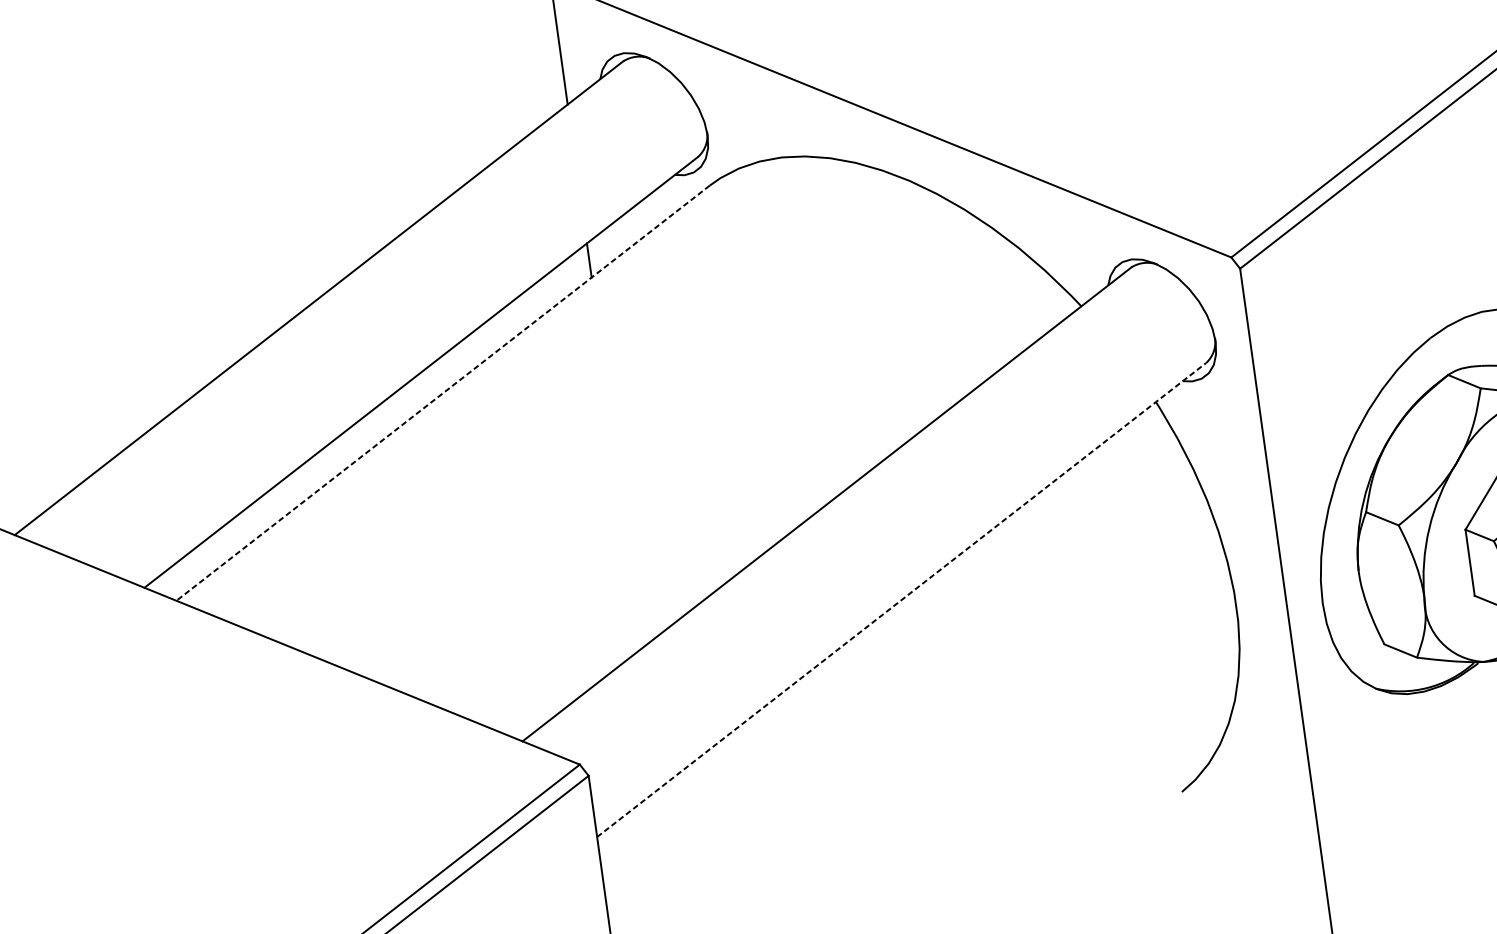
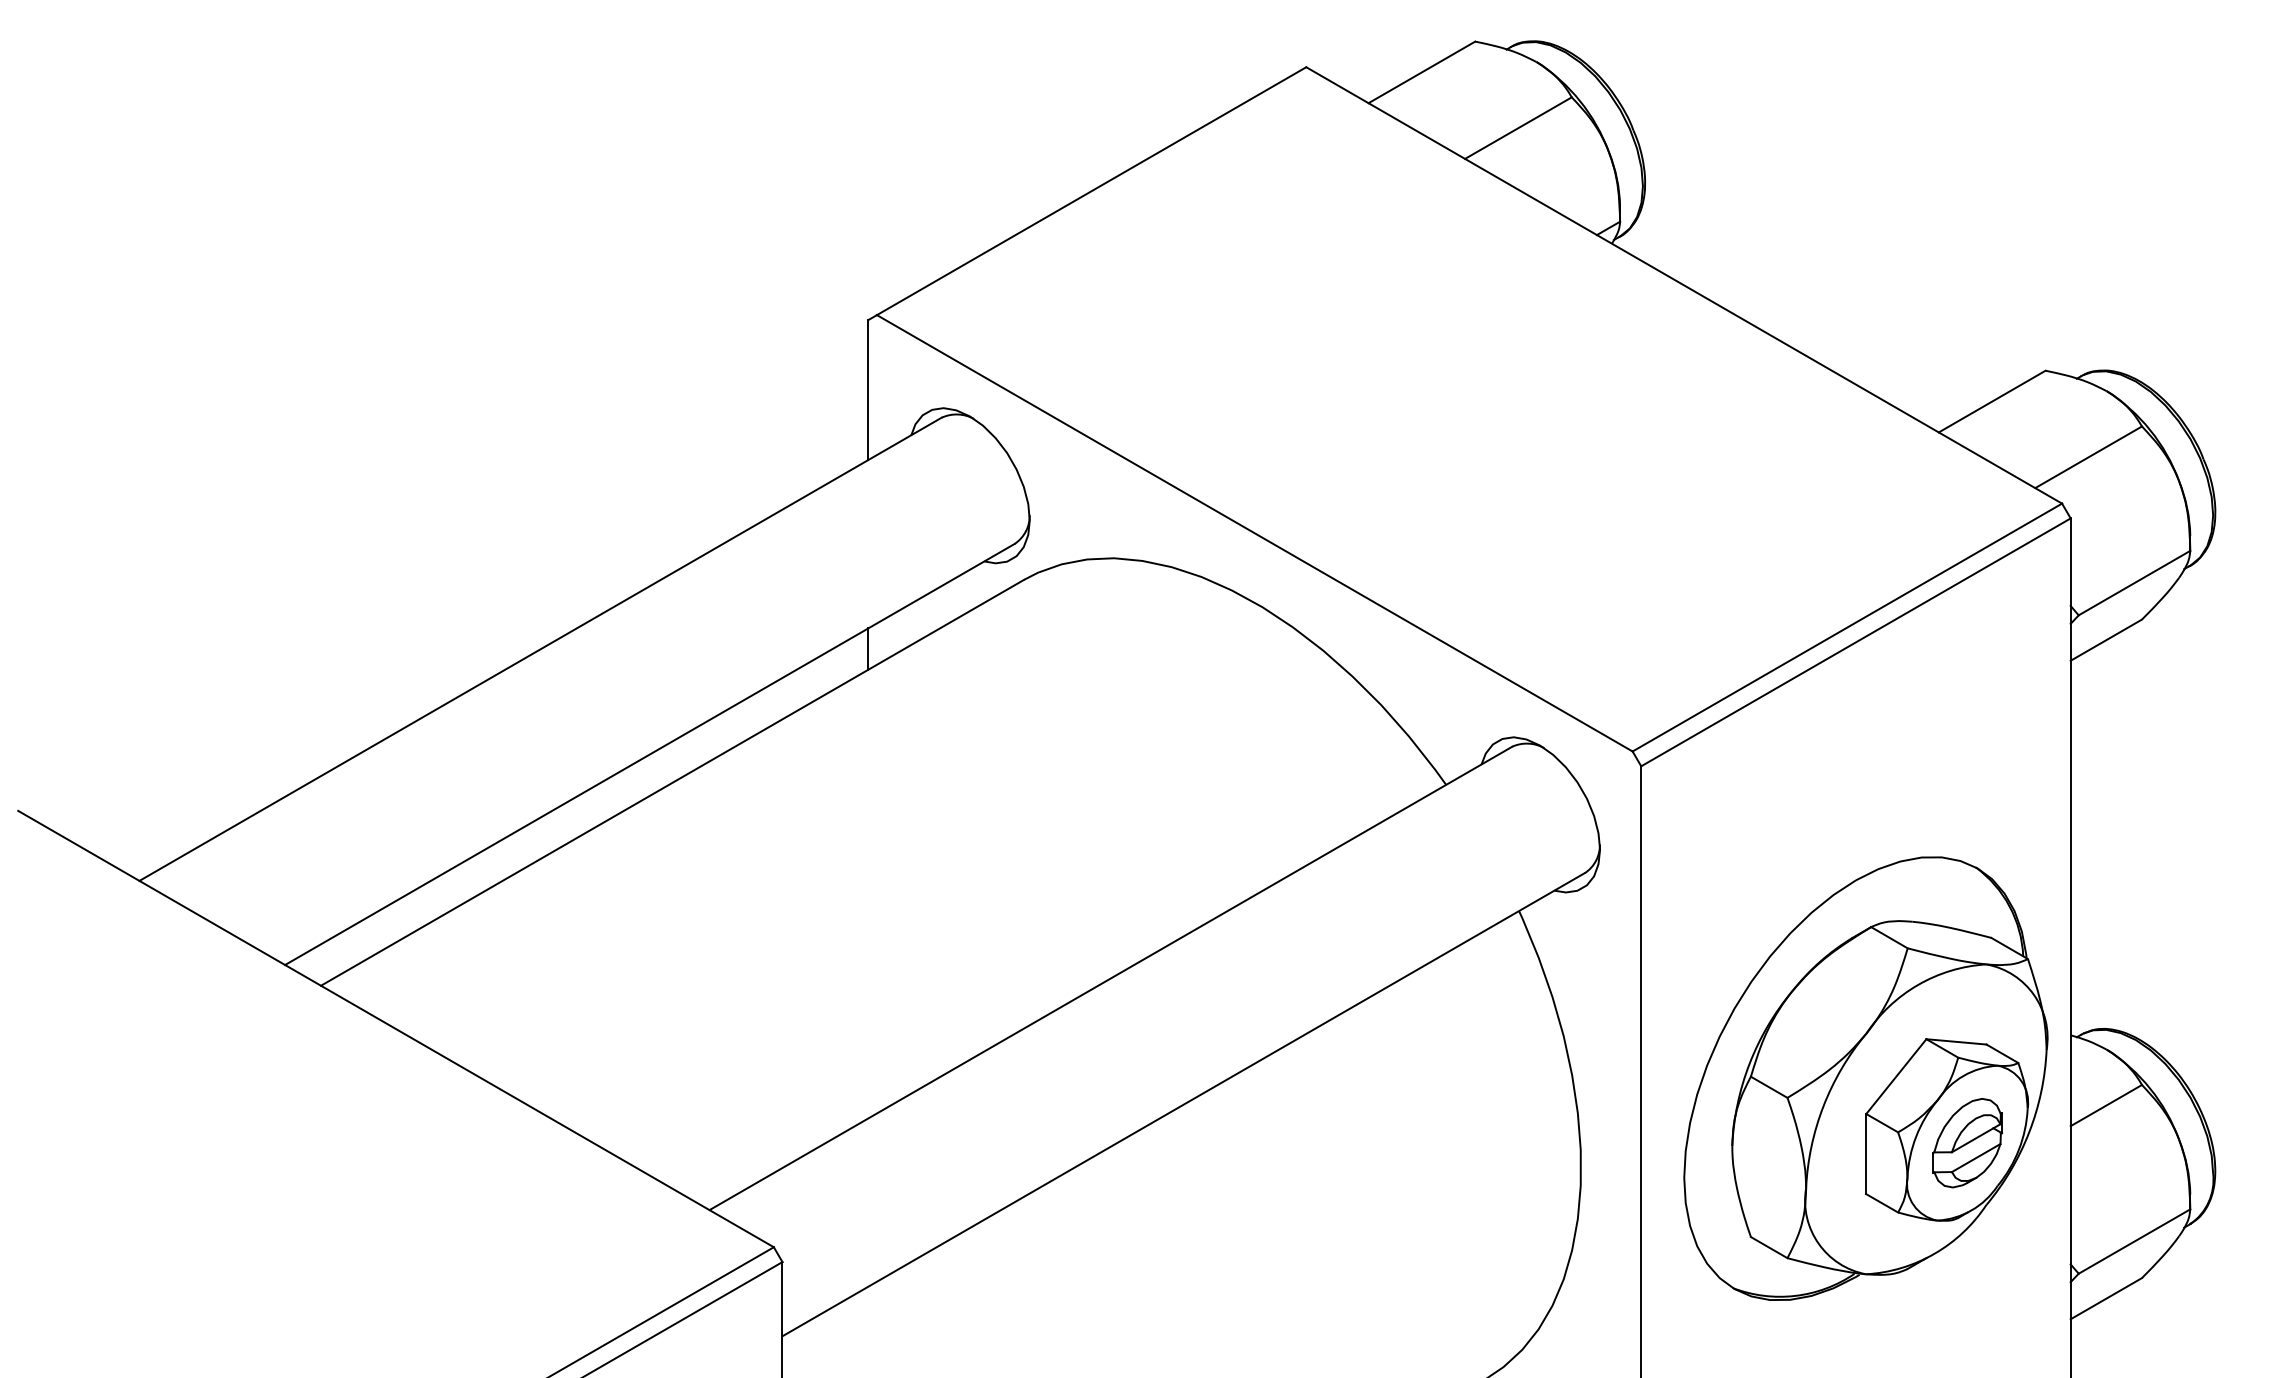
line: (443, 392) -> (672, 782), dashed -> solid
line: (902, 599) -> (1184, 1104), dashed -> solid

